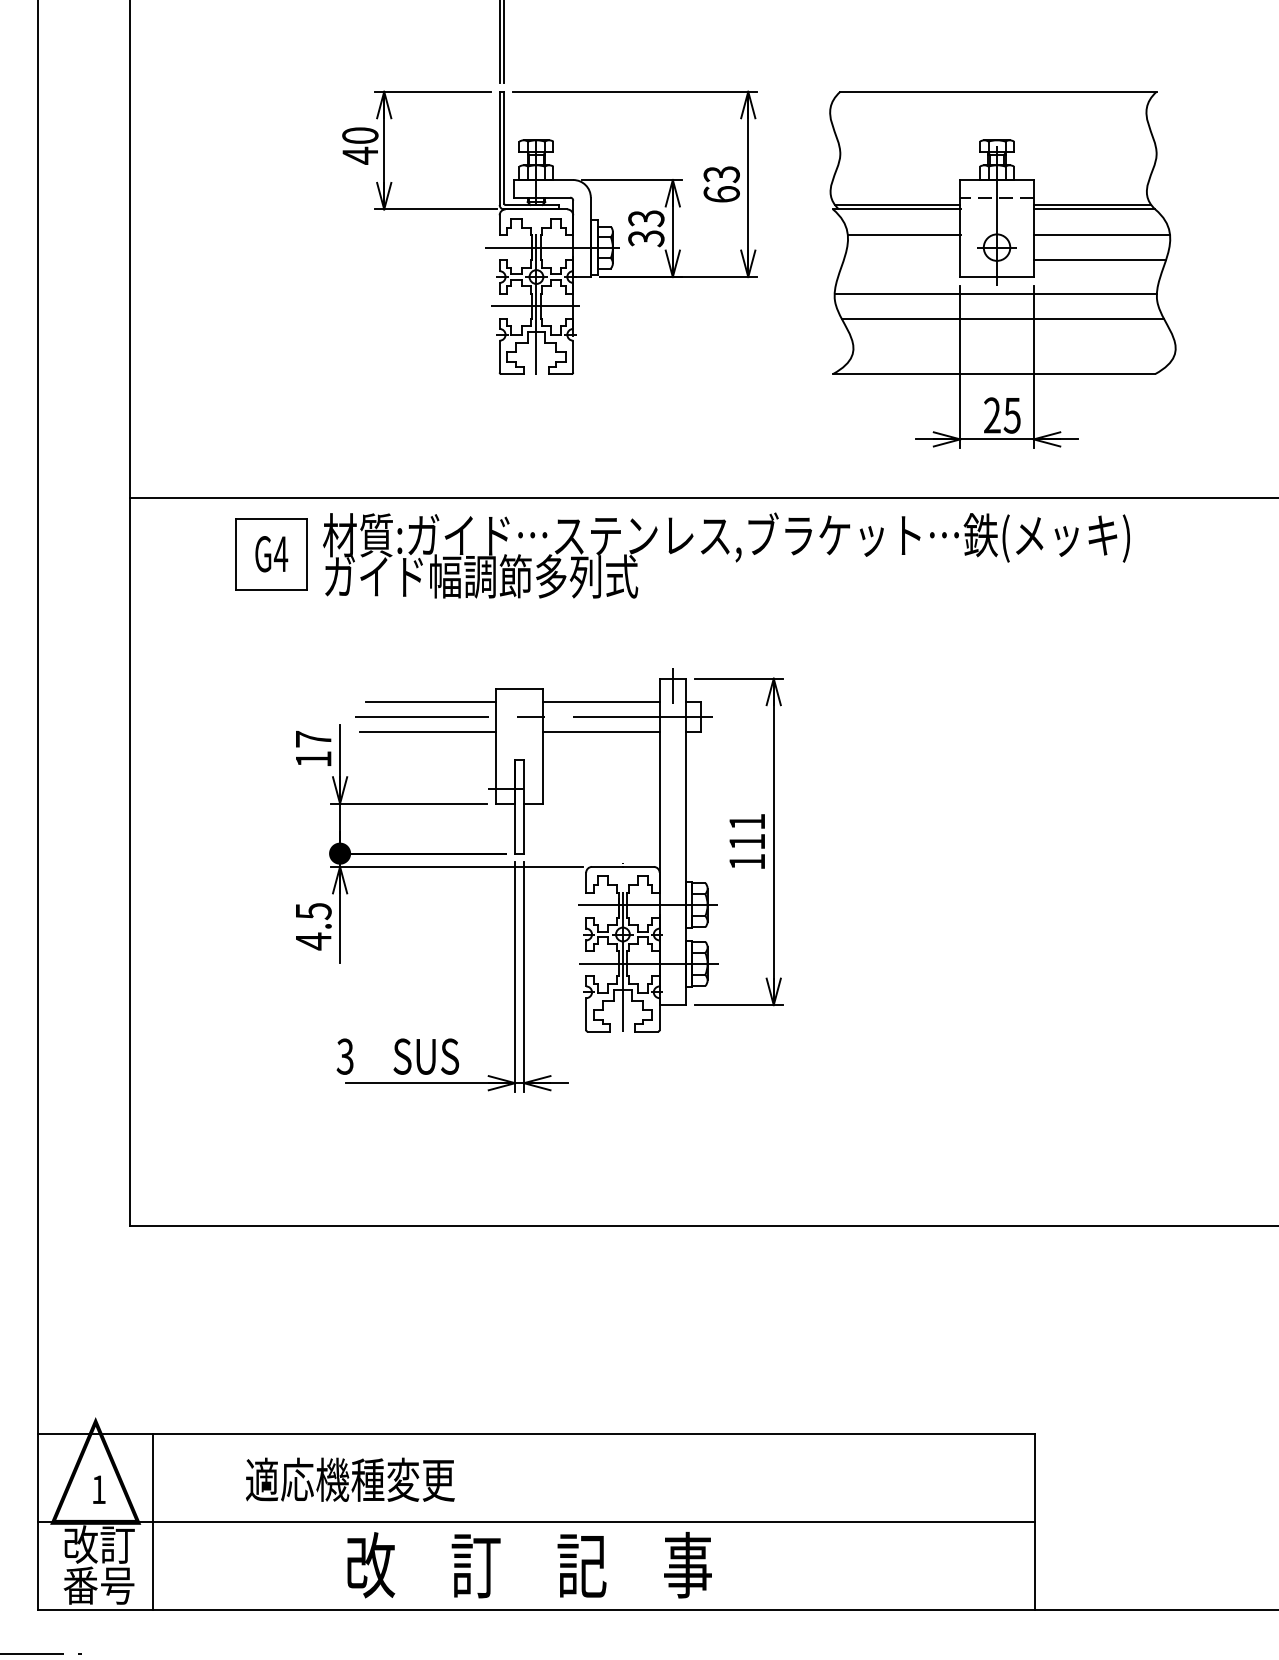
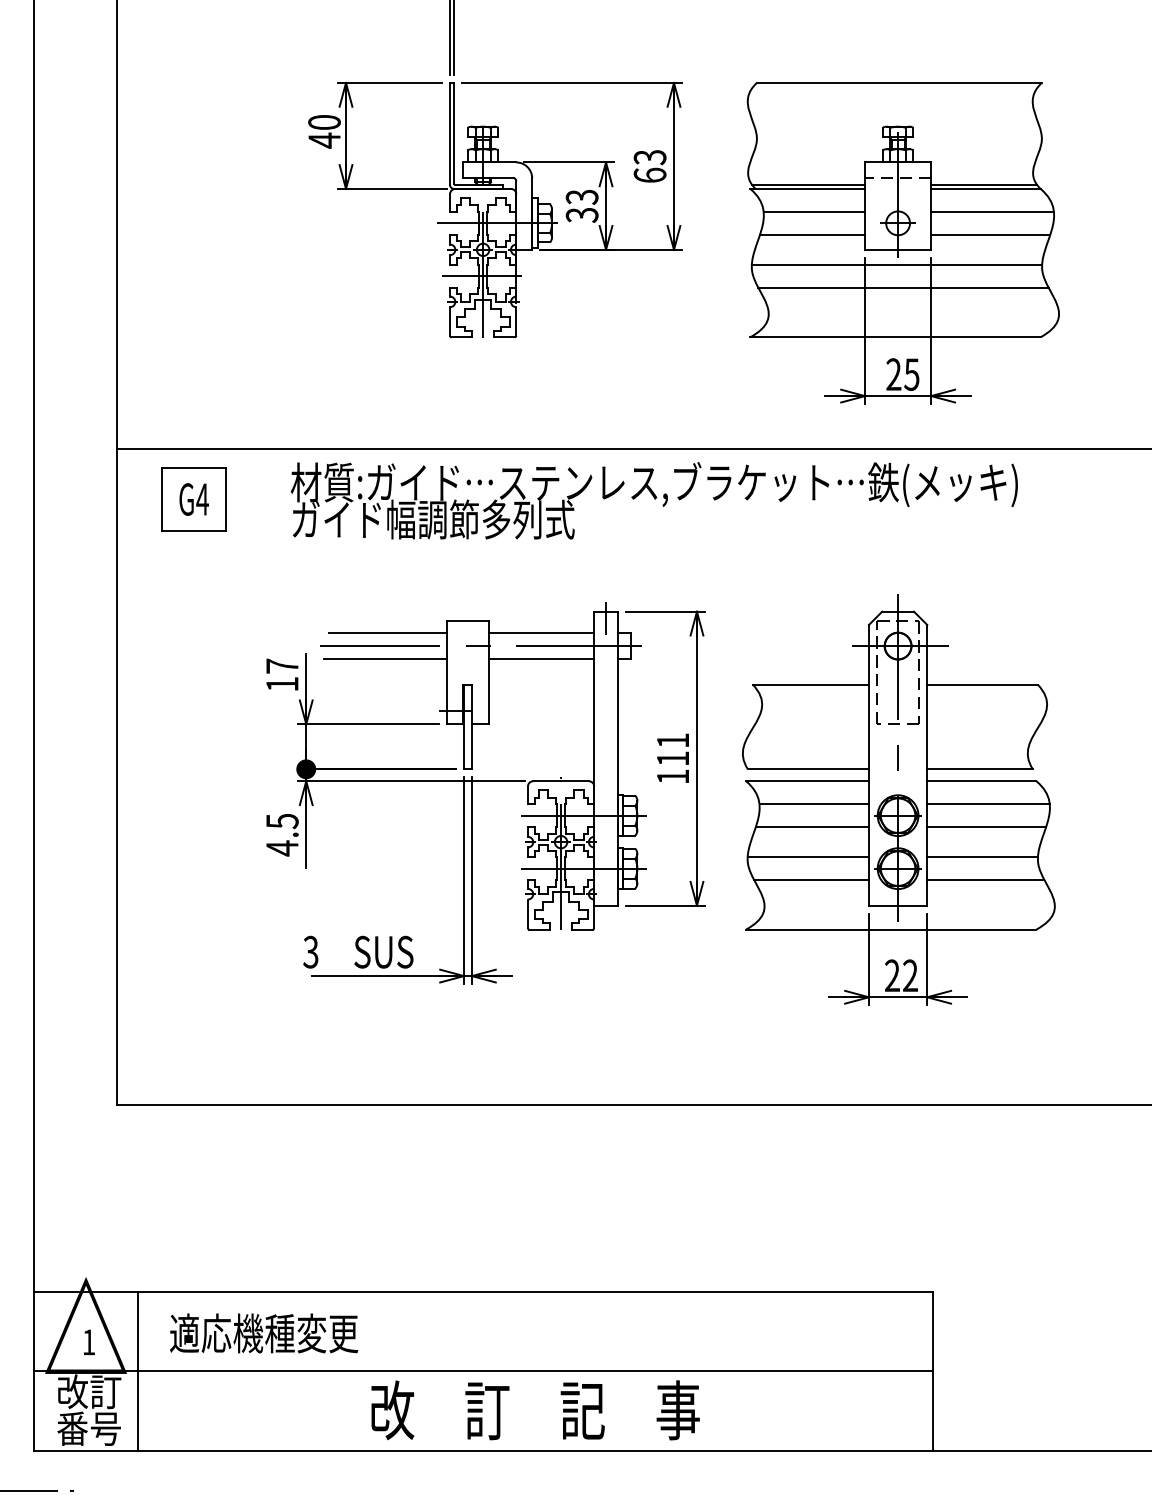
line: (901, 260) -> (812, 234), added
part: (271, 554) -> (194, 499), moved
part: (997, 887) -> (898, 799), added
text: (350, 1479) -> (264, 1333), moved
text: (529, 1565) -> (535, 1410), moved

